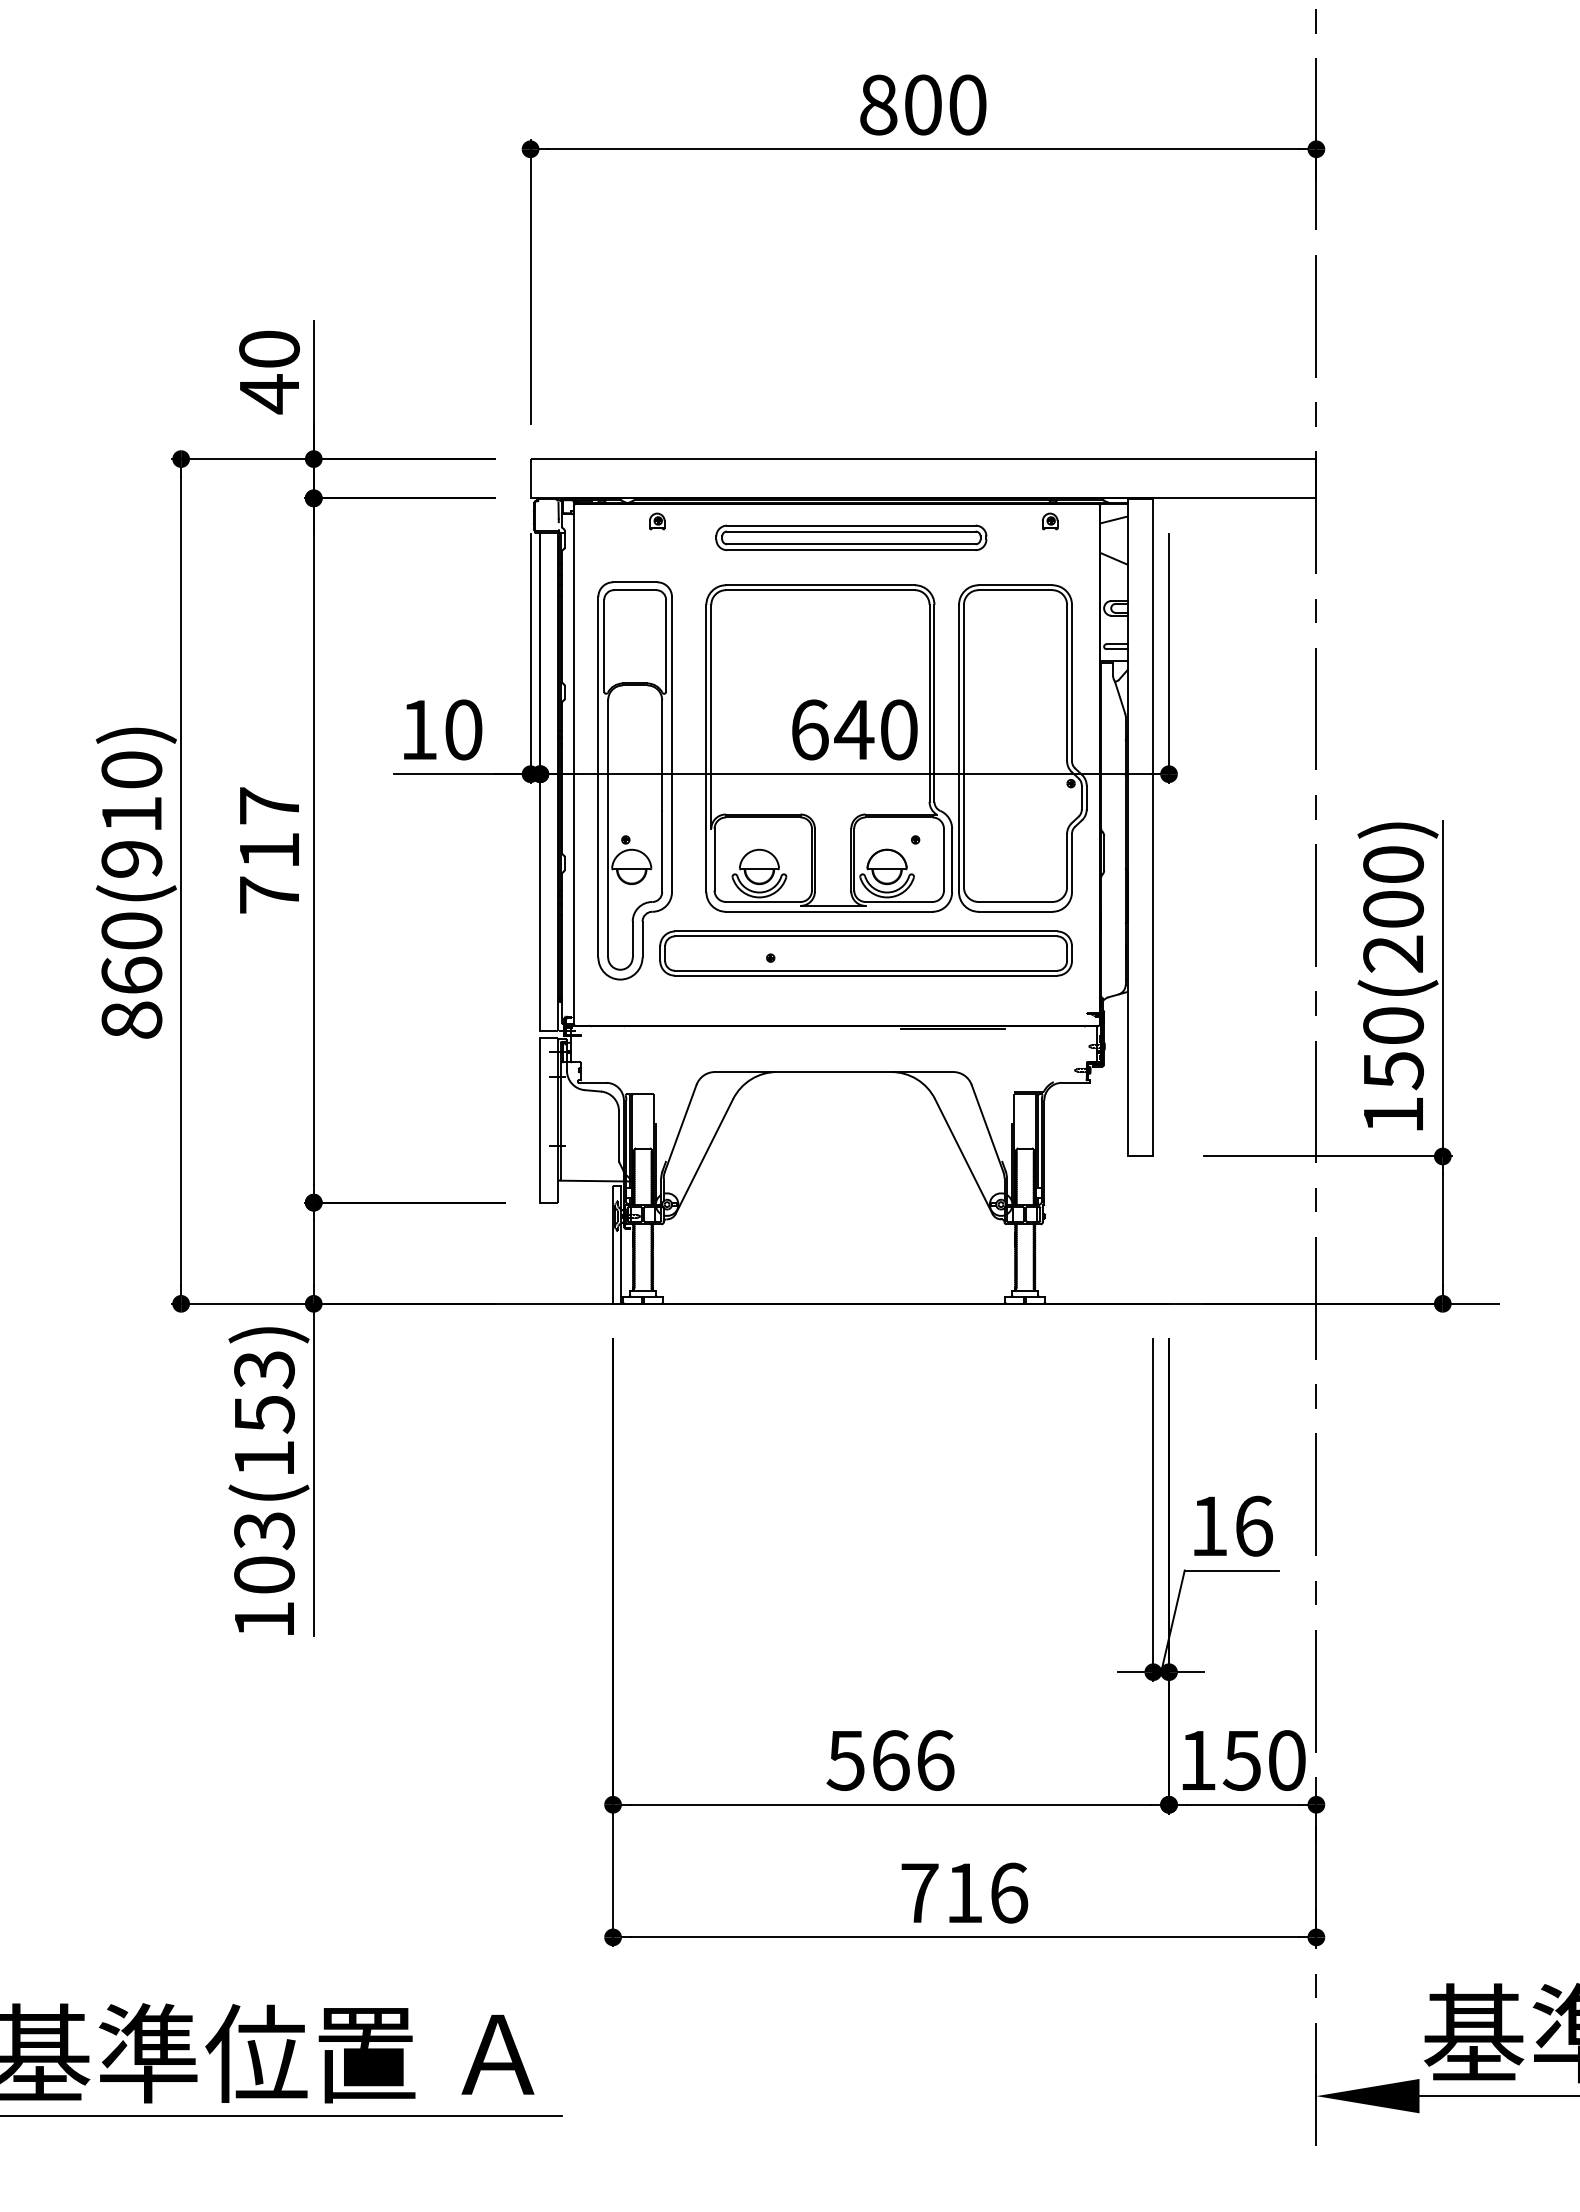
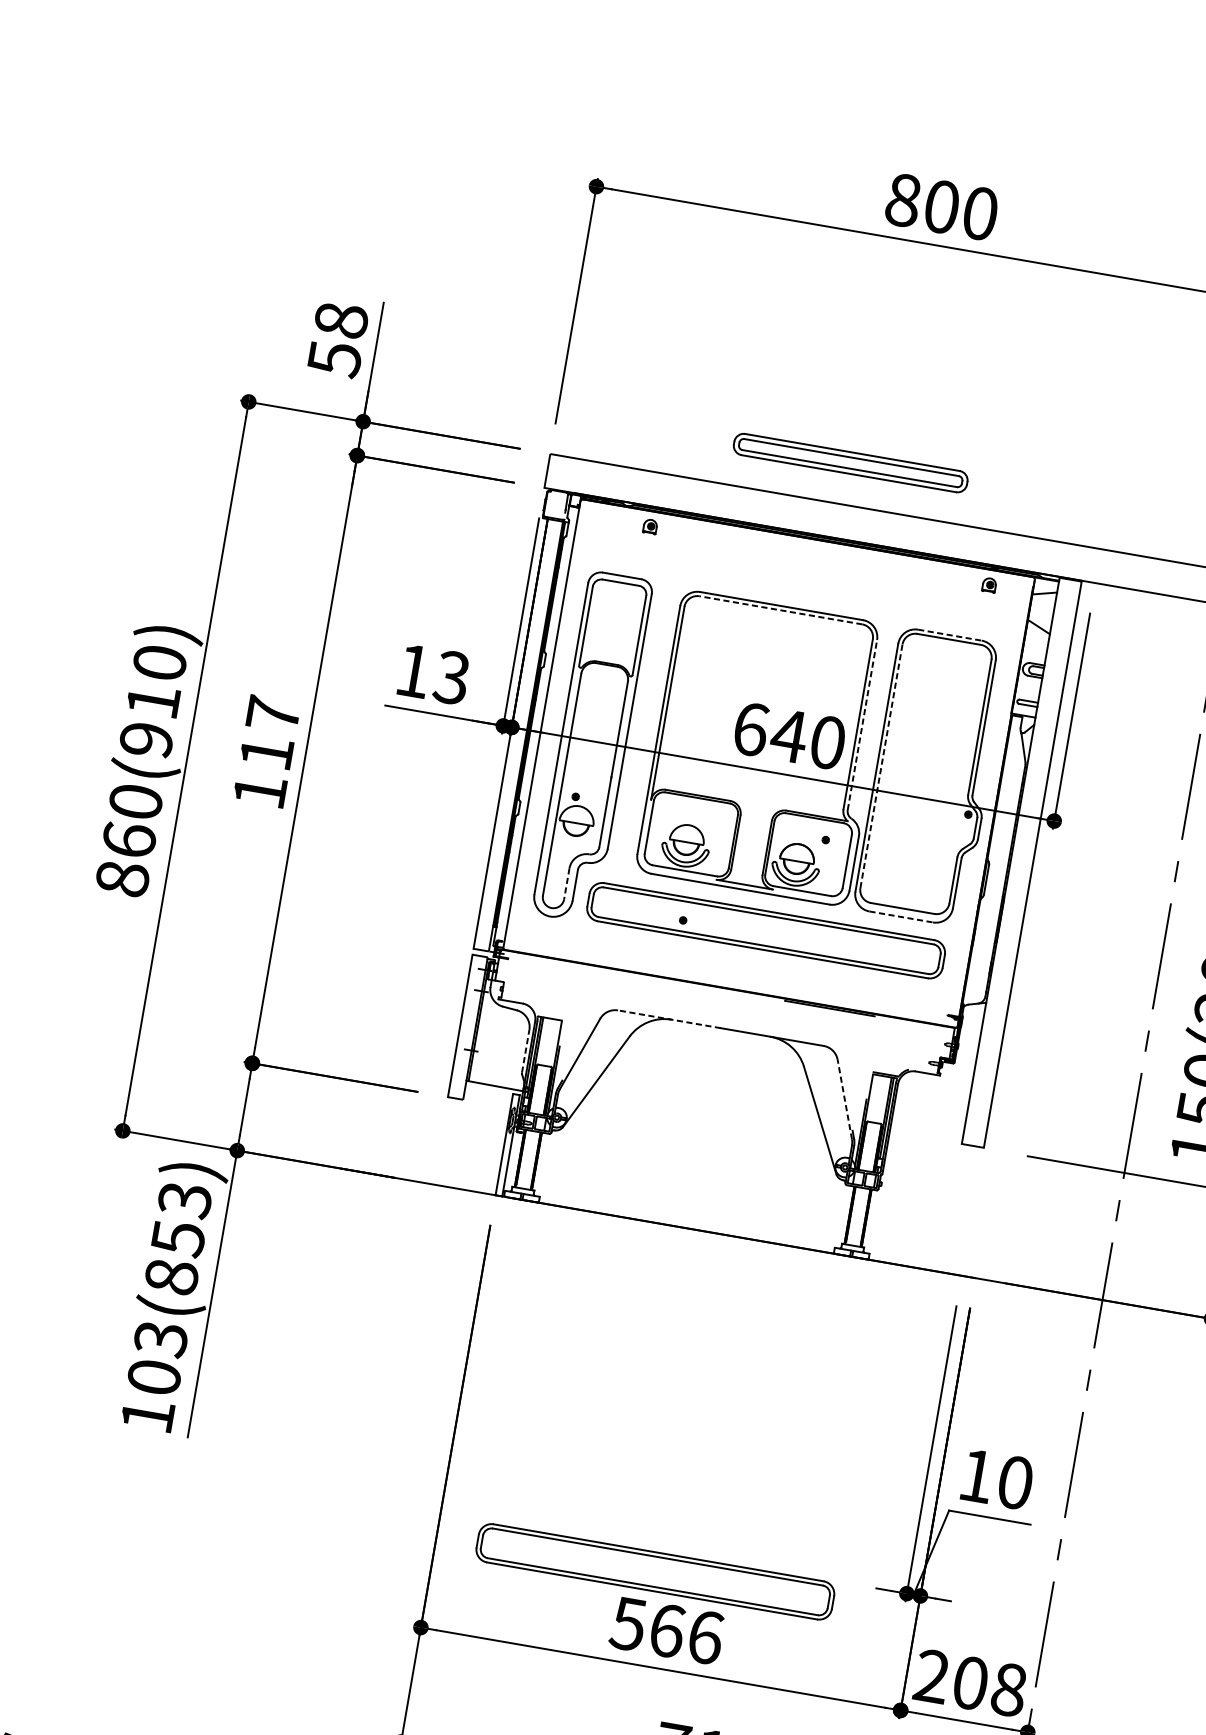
text: (269, 372) -> (337, 340), 40 -> 58
part: (851, 537) -> (850, 462), moved
line: (1015, 585) -> (949, 635), solid -> dashed
line: (819, 590) -> (780, 610), solid -> dashed
line: (934, 703) -> (862, 725), solid -> dashed
text: (463, 729) -> (452, 677), 10 -> 13
line: (963, 745) -> (881, 765), solid -> dashed
text: (269, 894) -> (260, 790), 717 -> 117
line: (1015, 911) -> (901, 916), solid -> dashed
line: (632, 939) -> (566, 883), solid -> dashed
line: (774, 1072) -> (669, 1019), solid -> dashed
line: (987, 1127) -> (844, 1098), solid -> dashed
line: (619, 1135) -> (526, 1050), solid -> dashed
text: (264, 1458) -> (171, 1276), 103(153) -> 103(853)
text: (1254, 1525) -> (1016, 1482), 16 -> 10
part: (865, 1696) -> (654, 1571), added
text: (1242, 1760) -> (970, 1683), 150 -> 208

